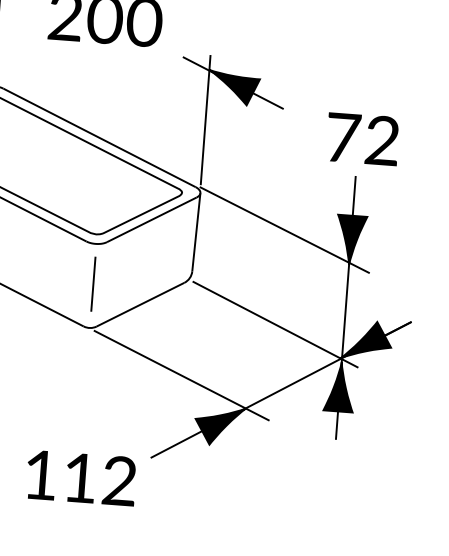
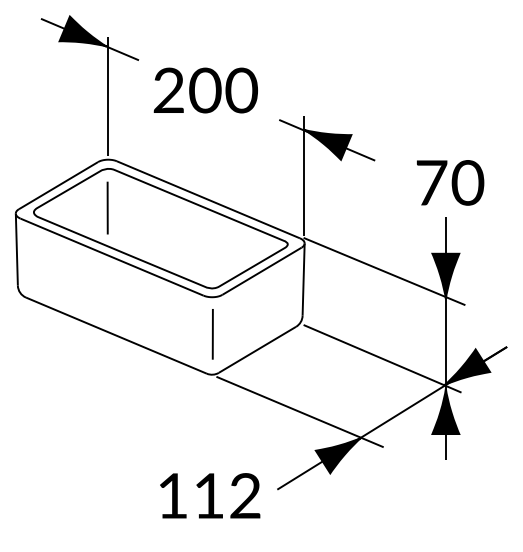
text: (382, 140) -> (467, 182), 72 -> 70
text: (81, 477) -> (210, 495), moved

